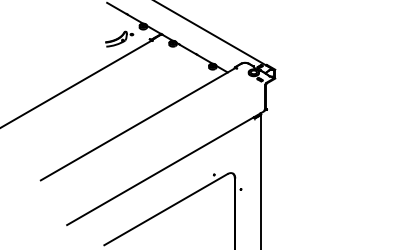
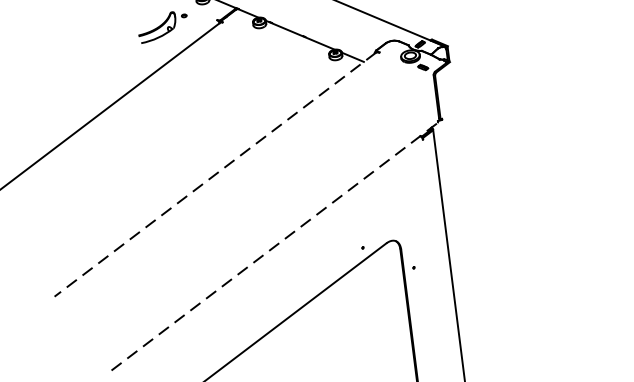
line: (137, 124) -> (214, 175), solid -> dashed
line: (165, 168) -> (274, 247), solid -> dashed

